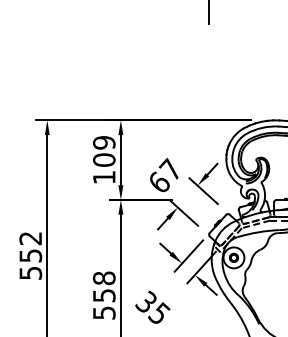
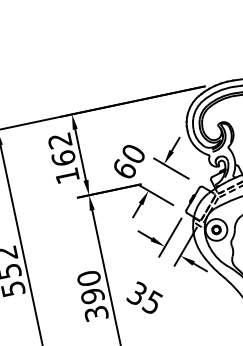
text: (103, 151) -> (61, 149), 109 -> 162
text: (169, 168) -> (131, 152), 67 -> 60
text: (103, 294) -> (91, 295), 558 -> 390

